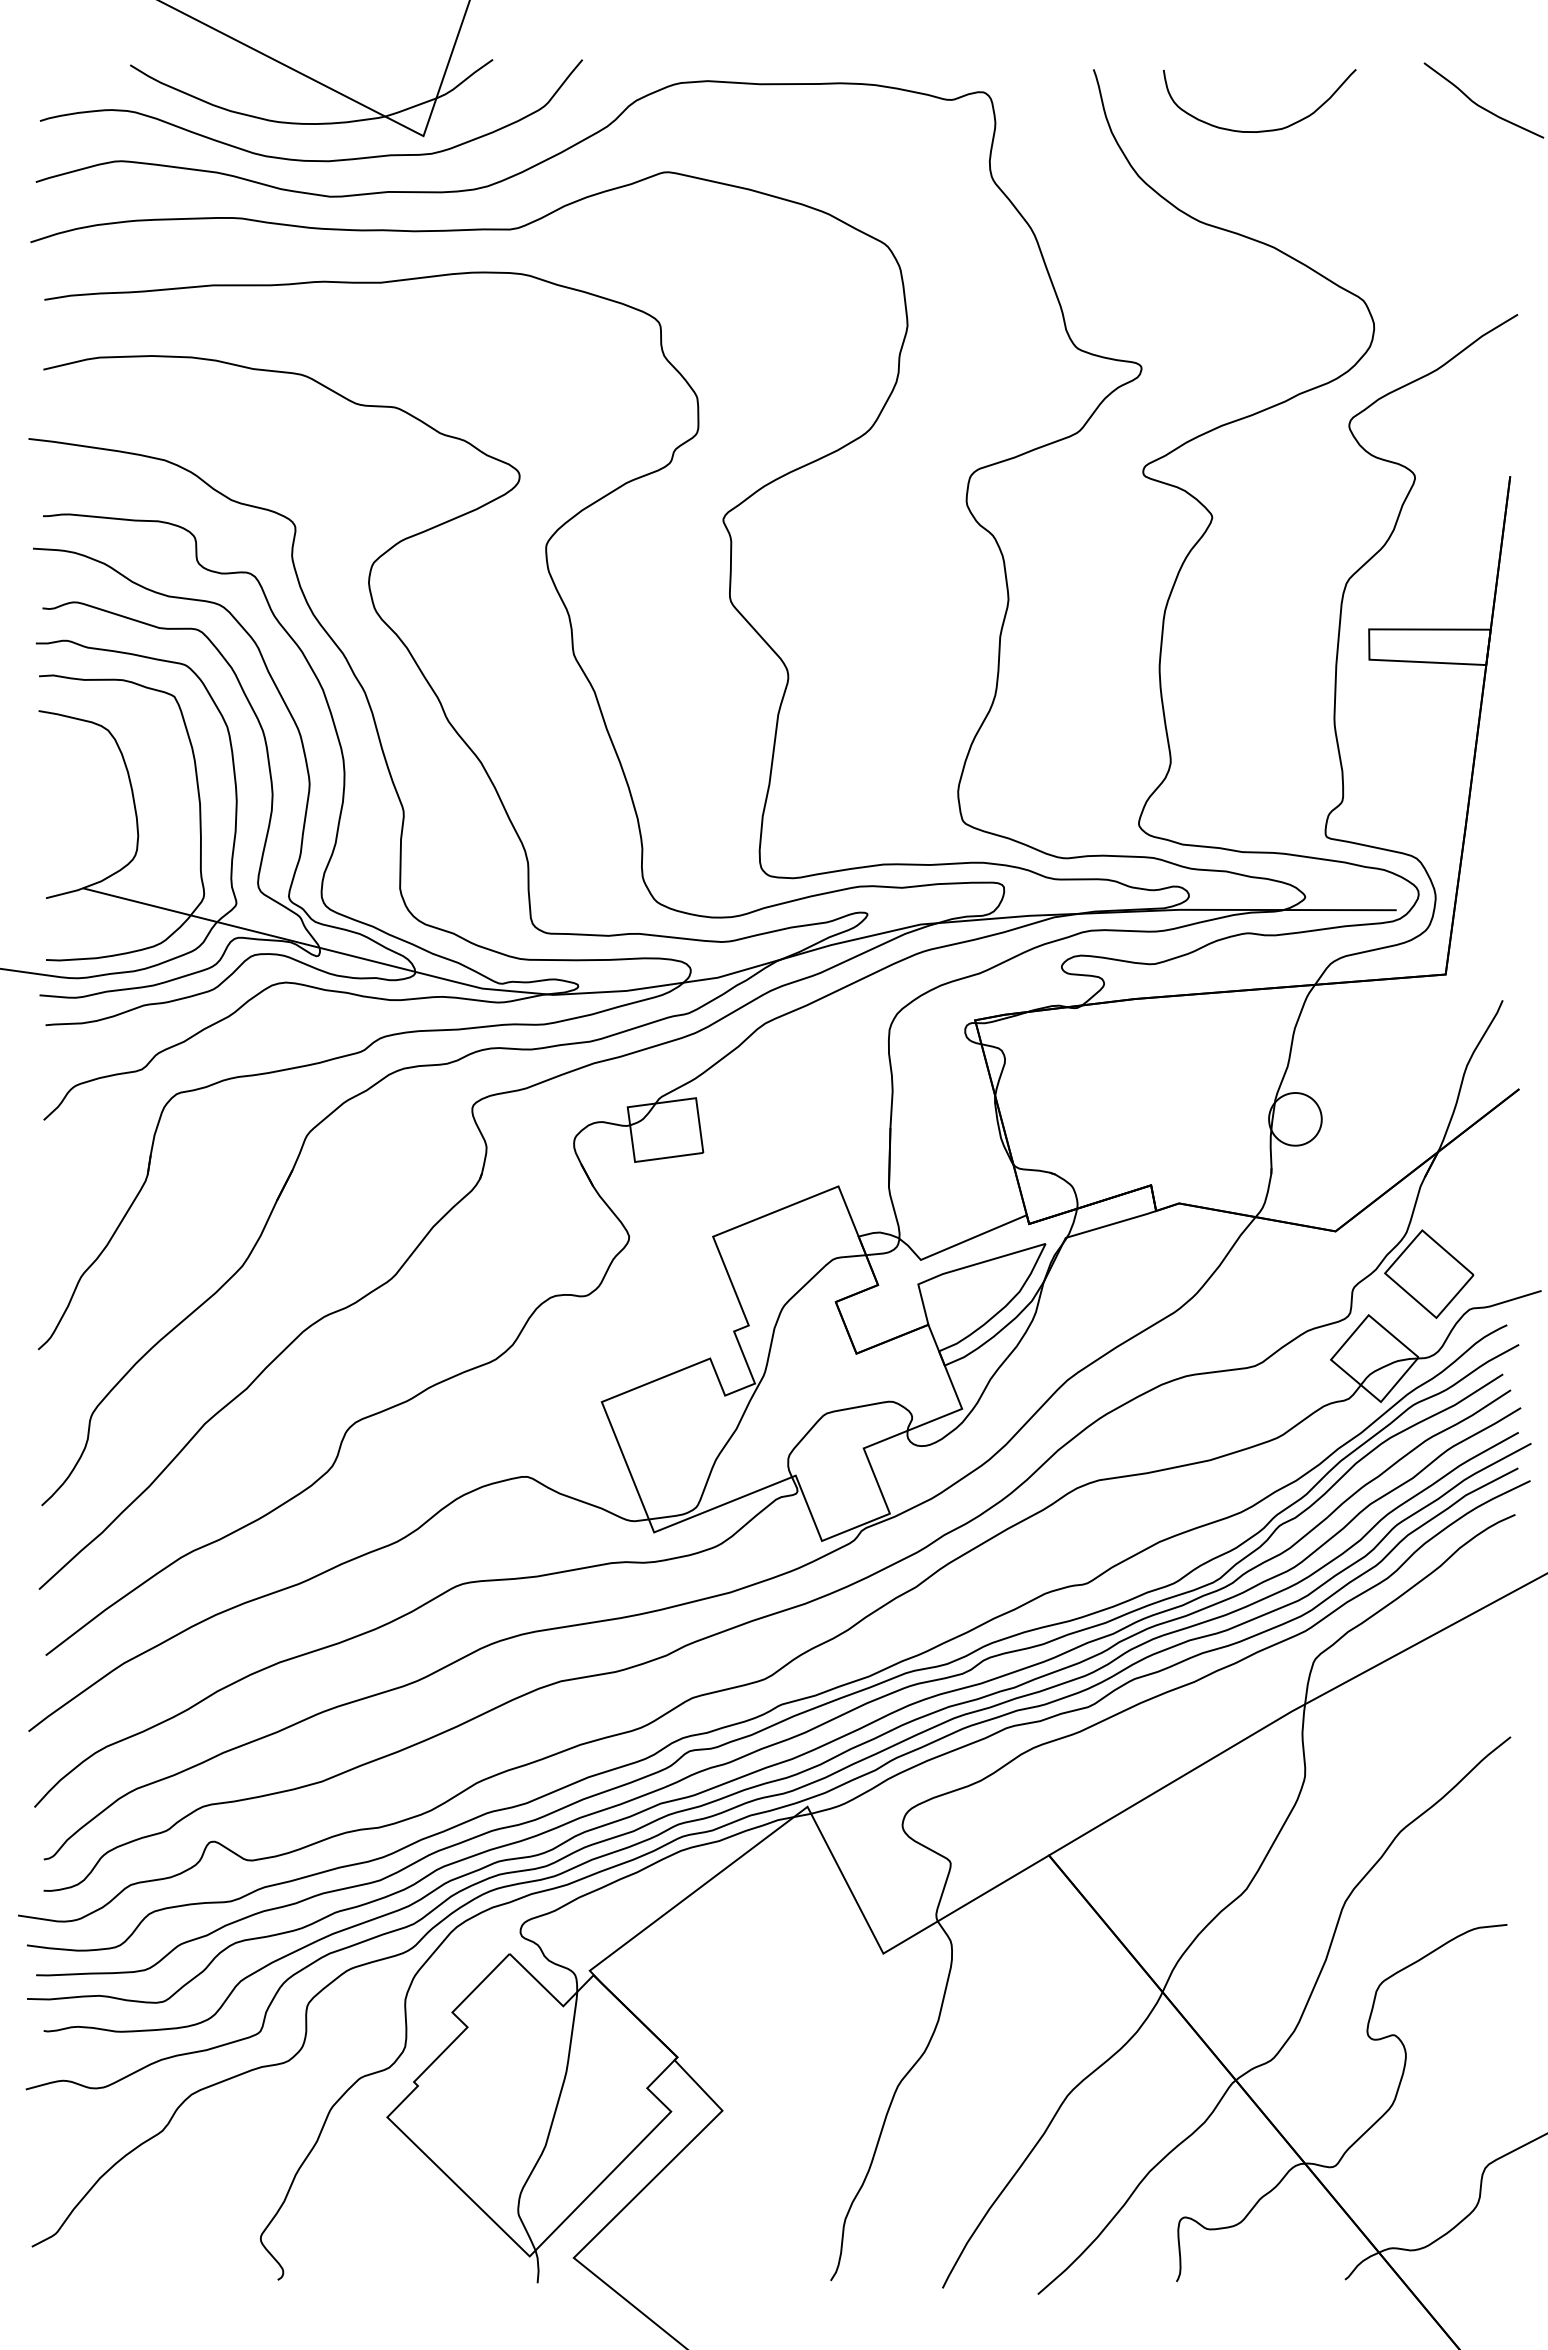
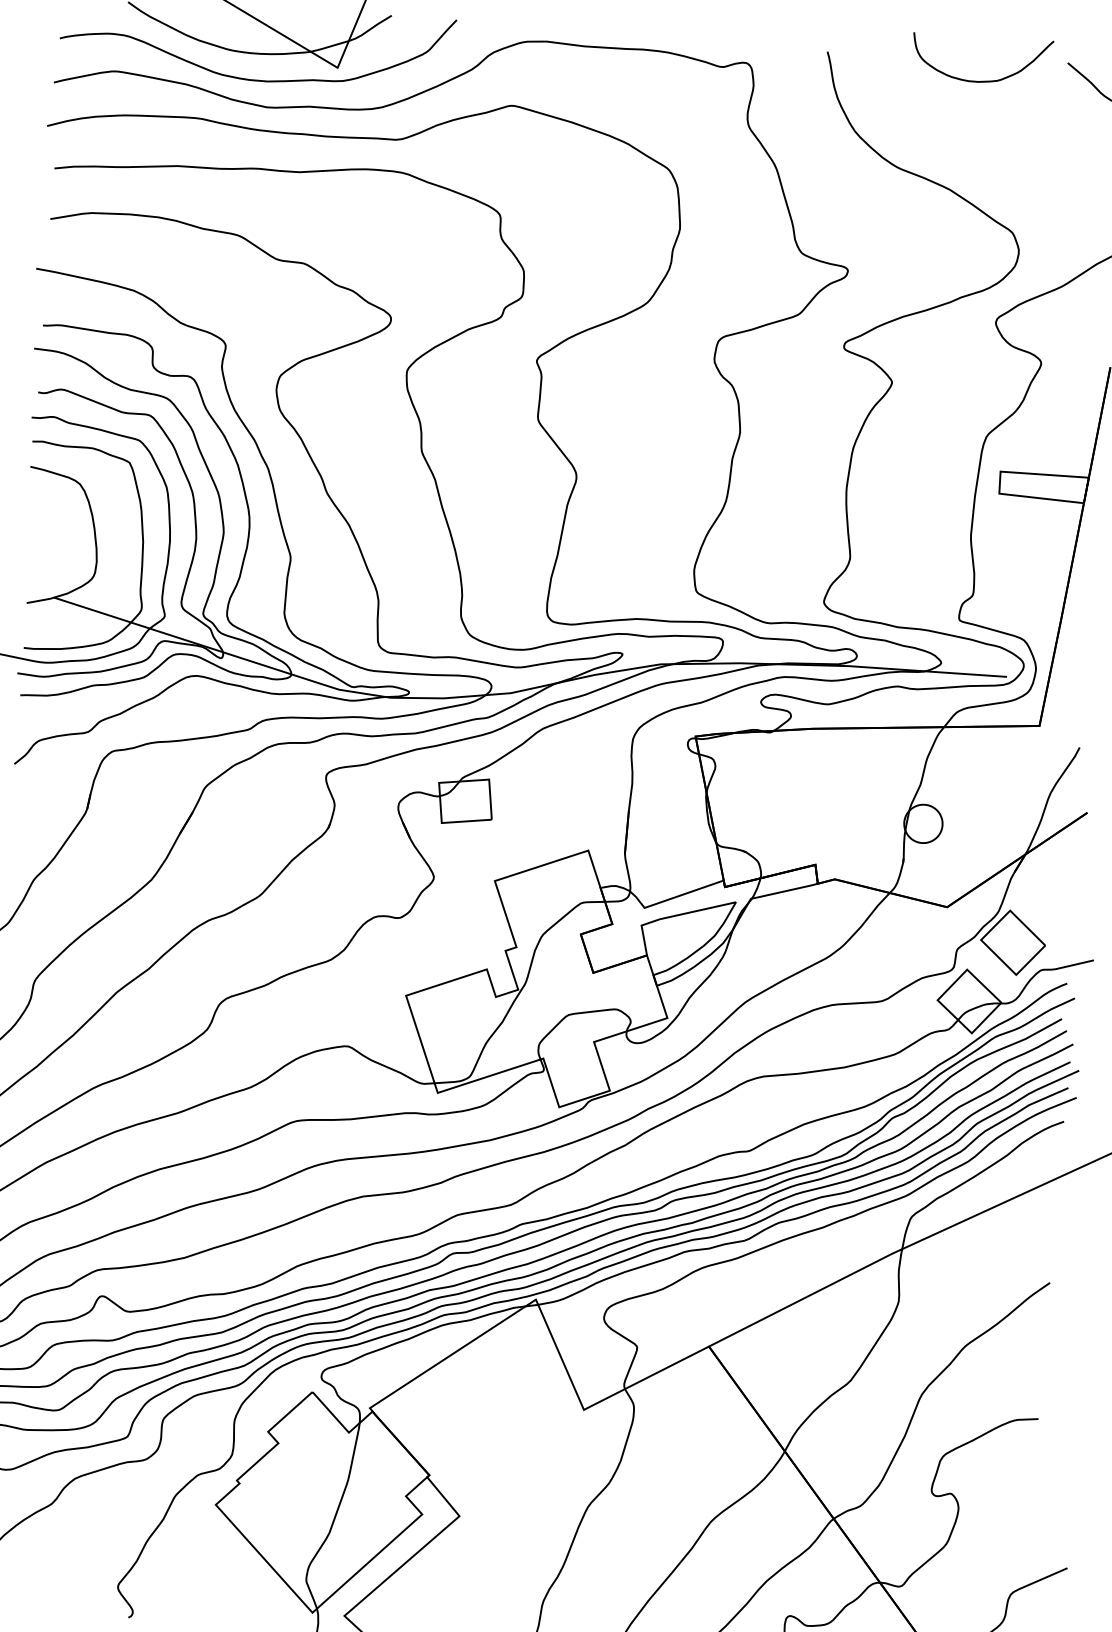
curve: (1259, 130) -> (980, 80), moved

